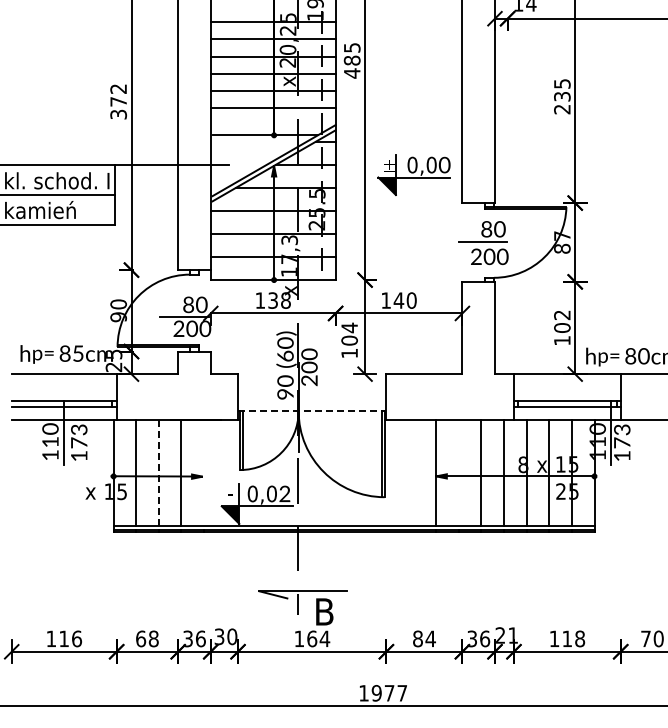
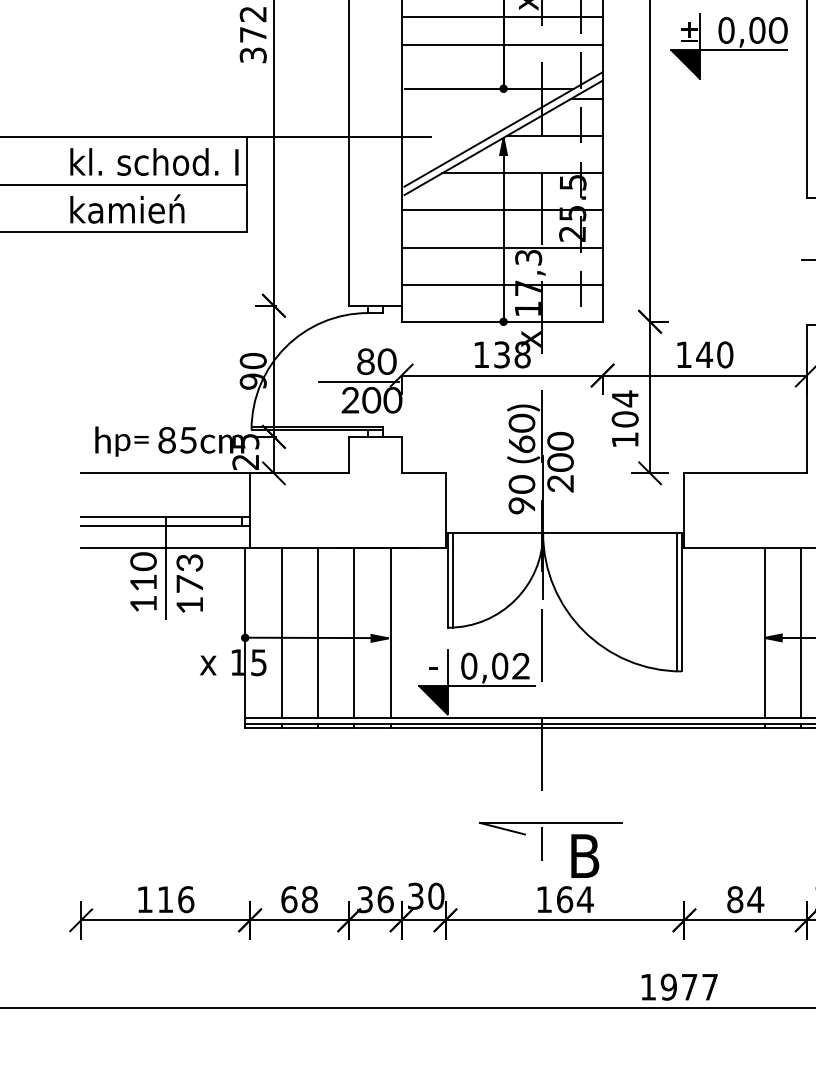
part: (413, 174) -> (728, 45), moved
line: (312, 411) -> (565, 533), dashed -> solid
line: (158, 473) -> (317, 633), dashed -> solid
line: (204, 473) -> (391, 633), added
line: (458, 473) -> (800, 633), added

